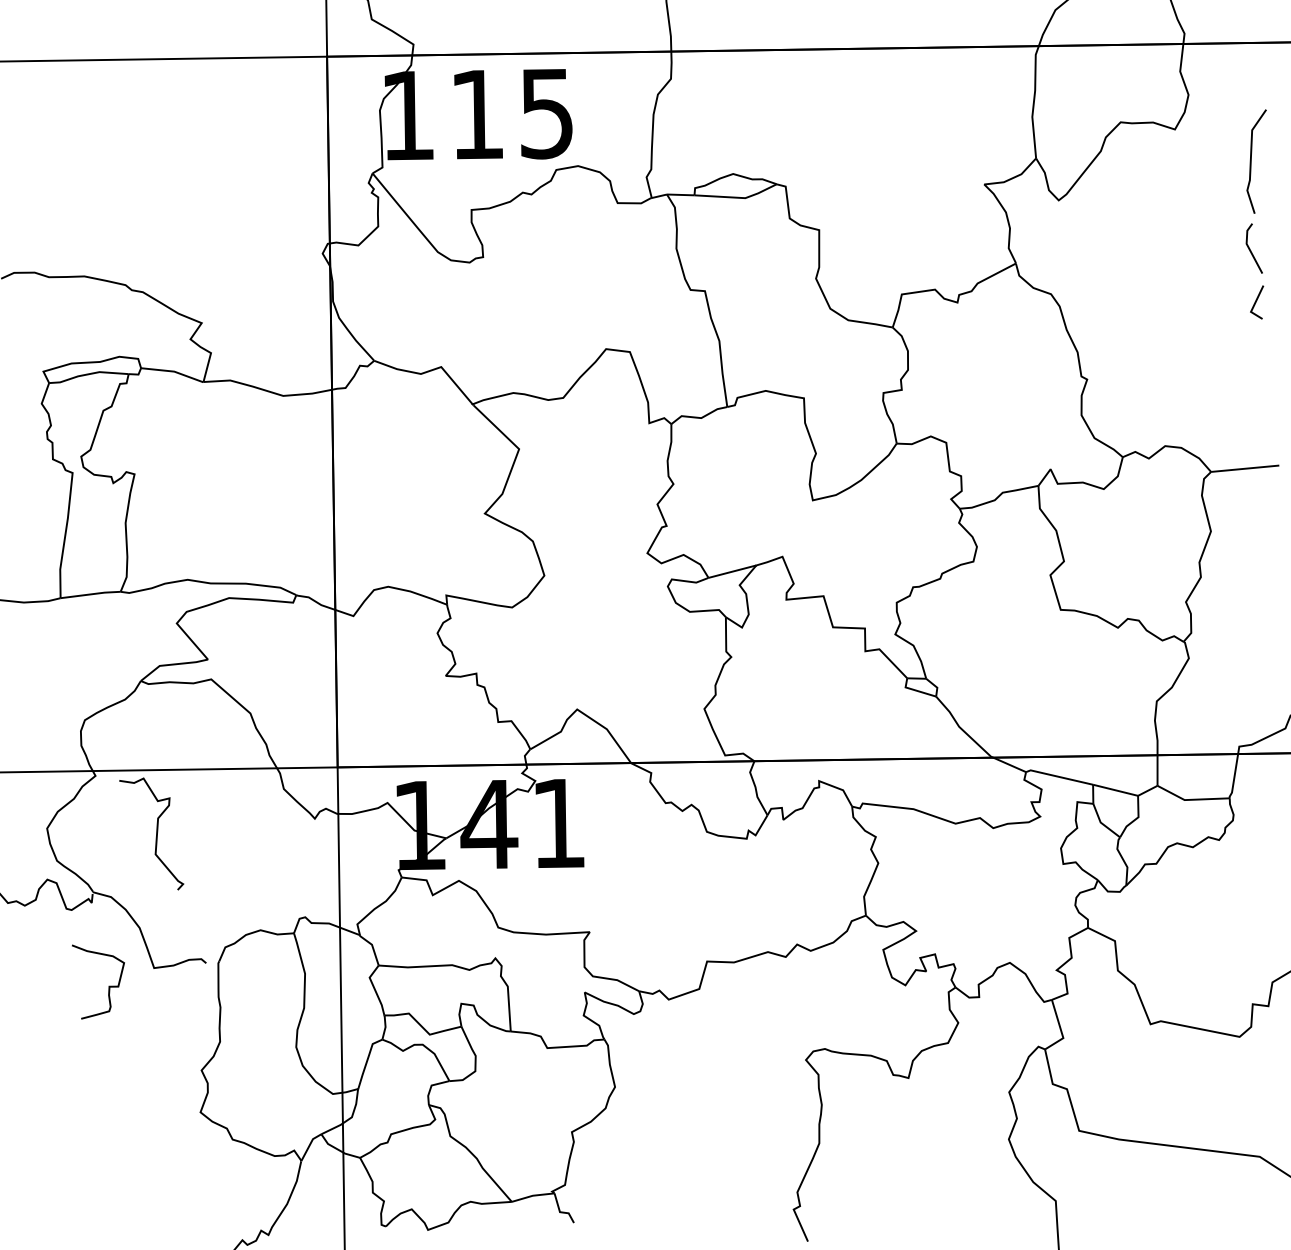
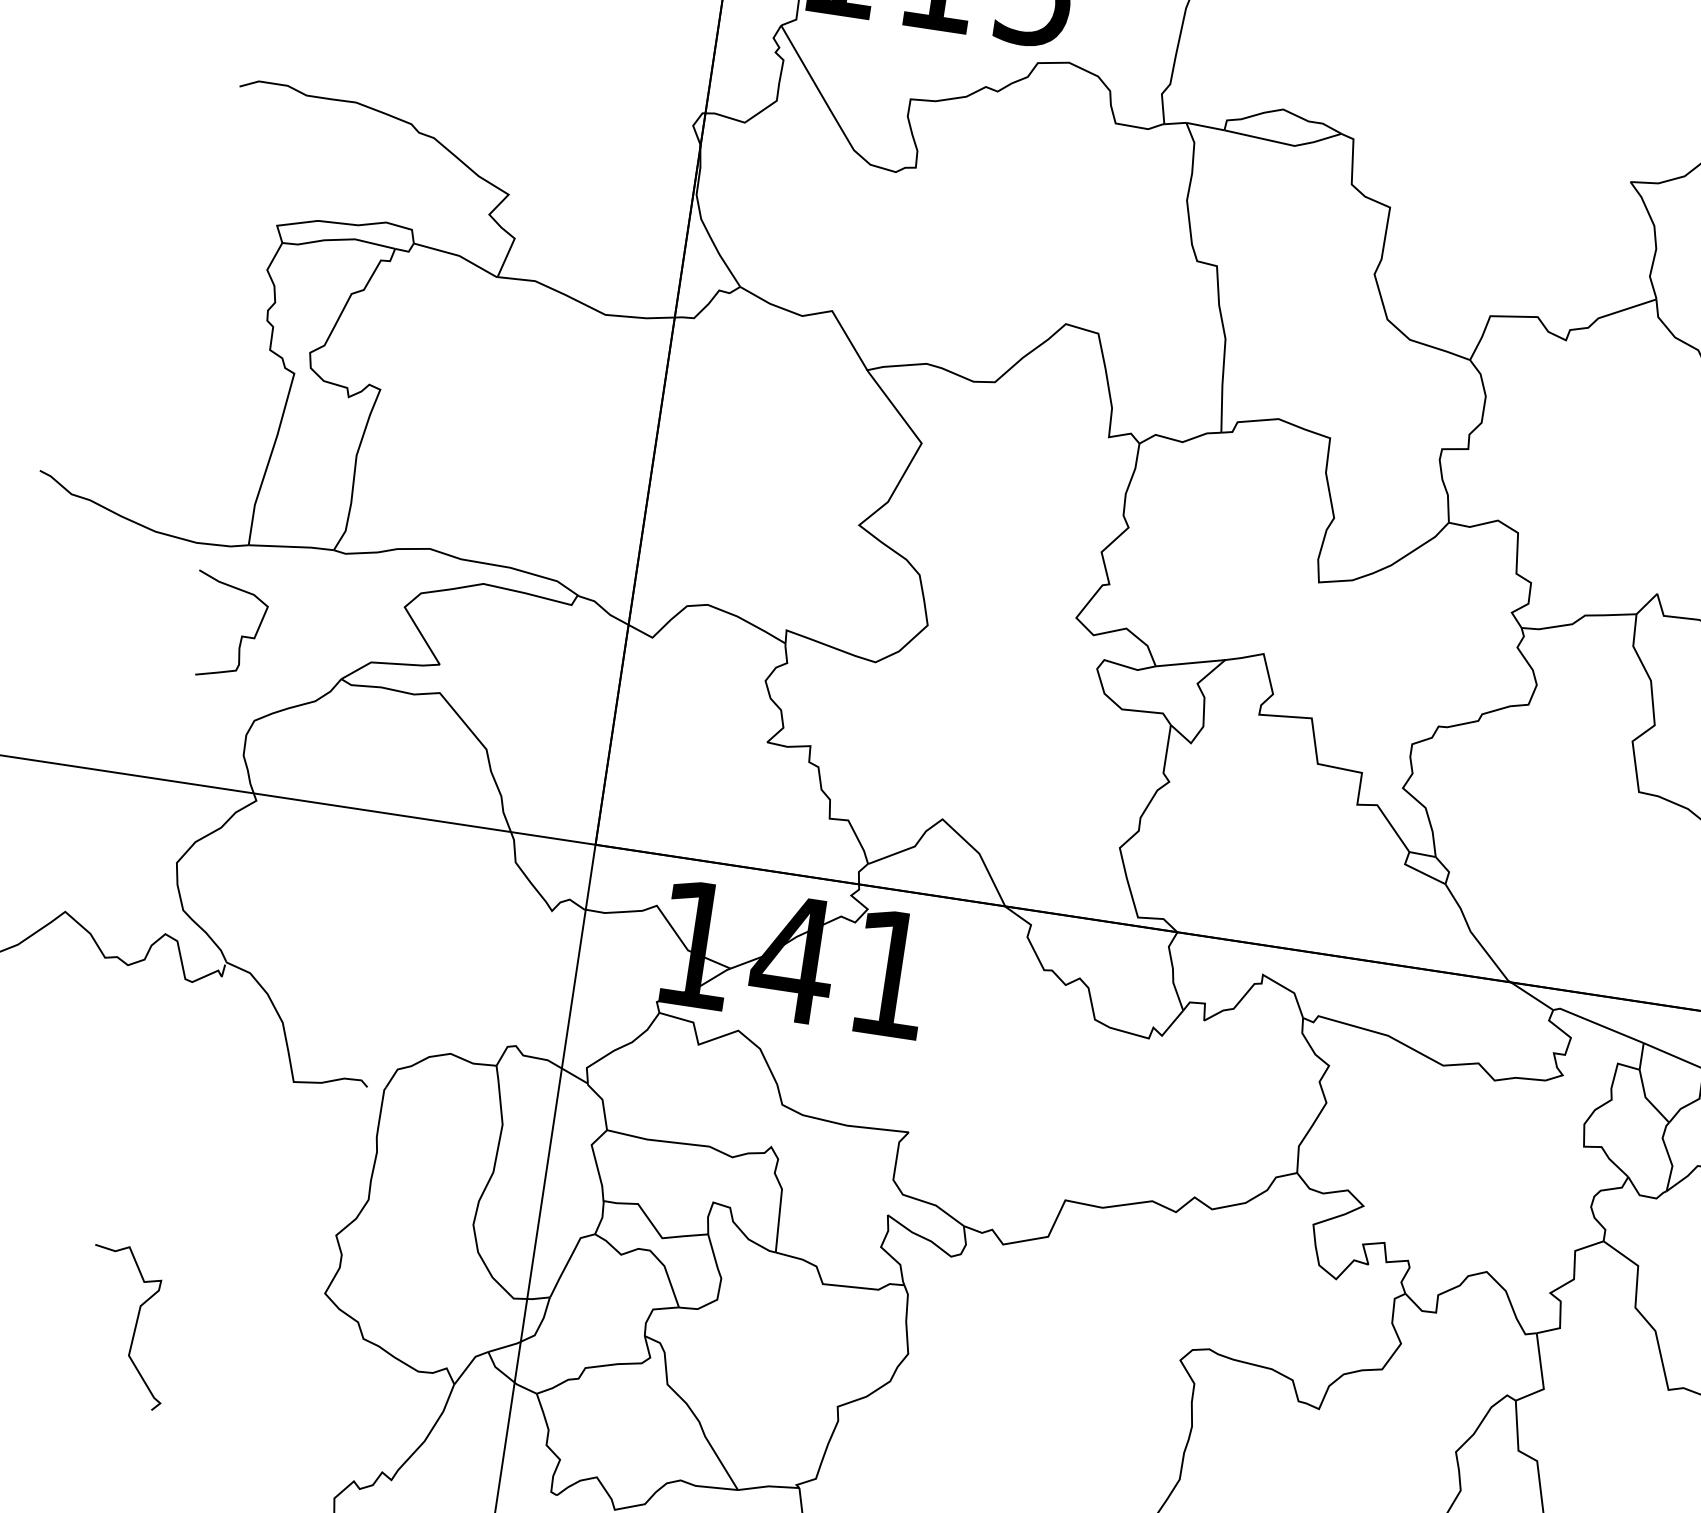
curve: (156, 833) -> (134, 1326), moved
curve: (108, 986) -> (240, 635), moved

